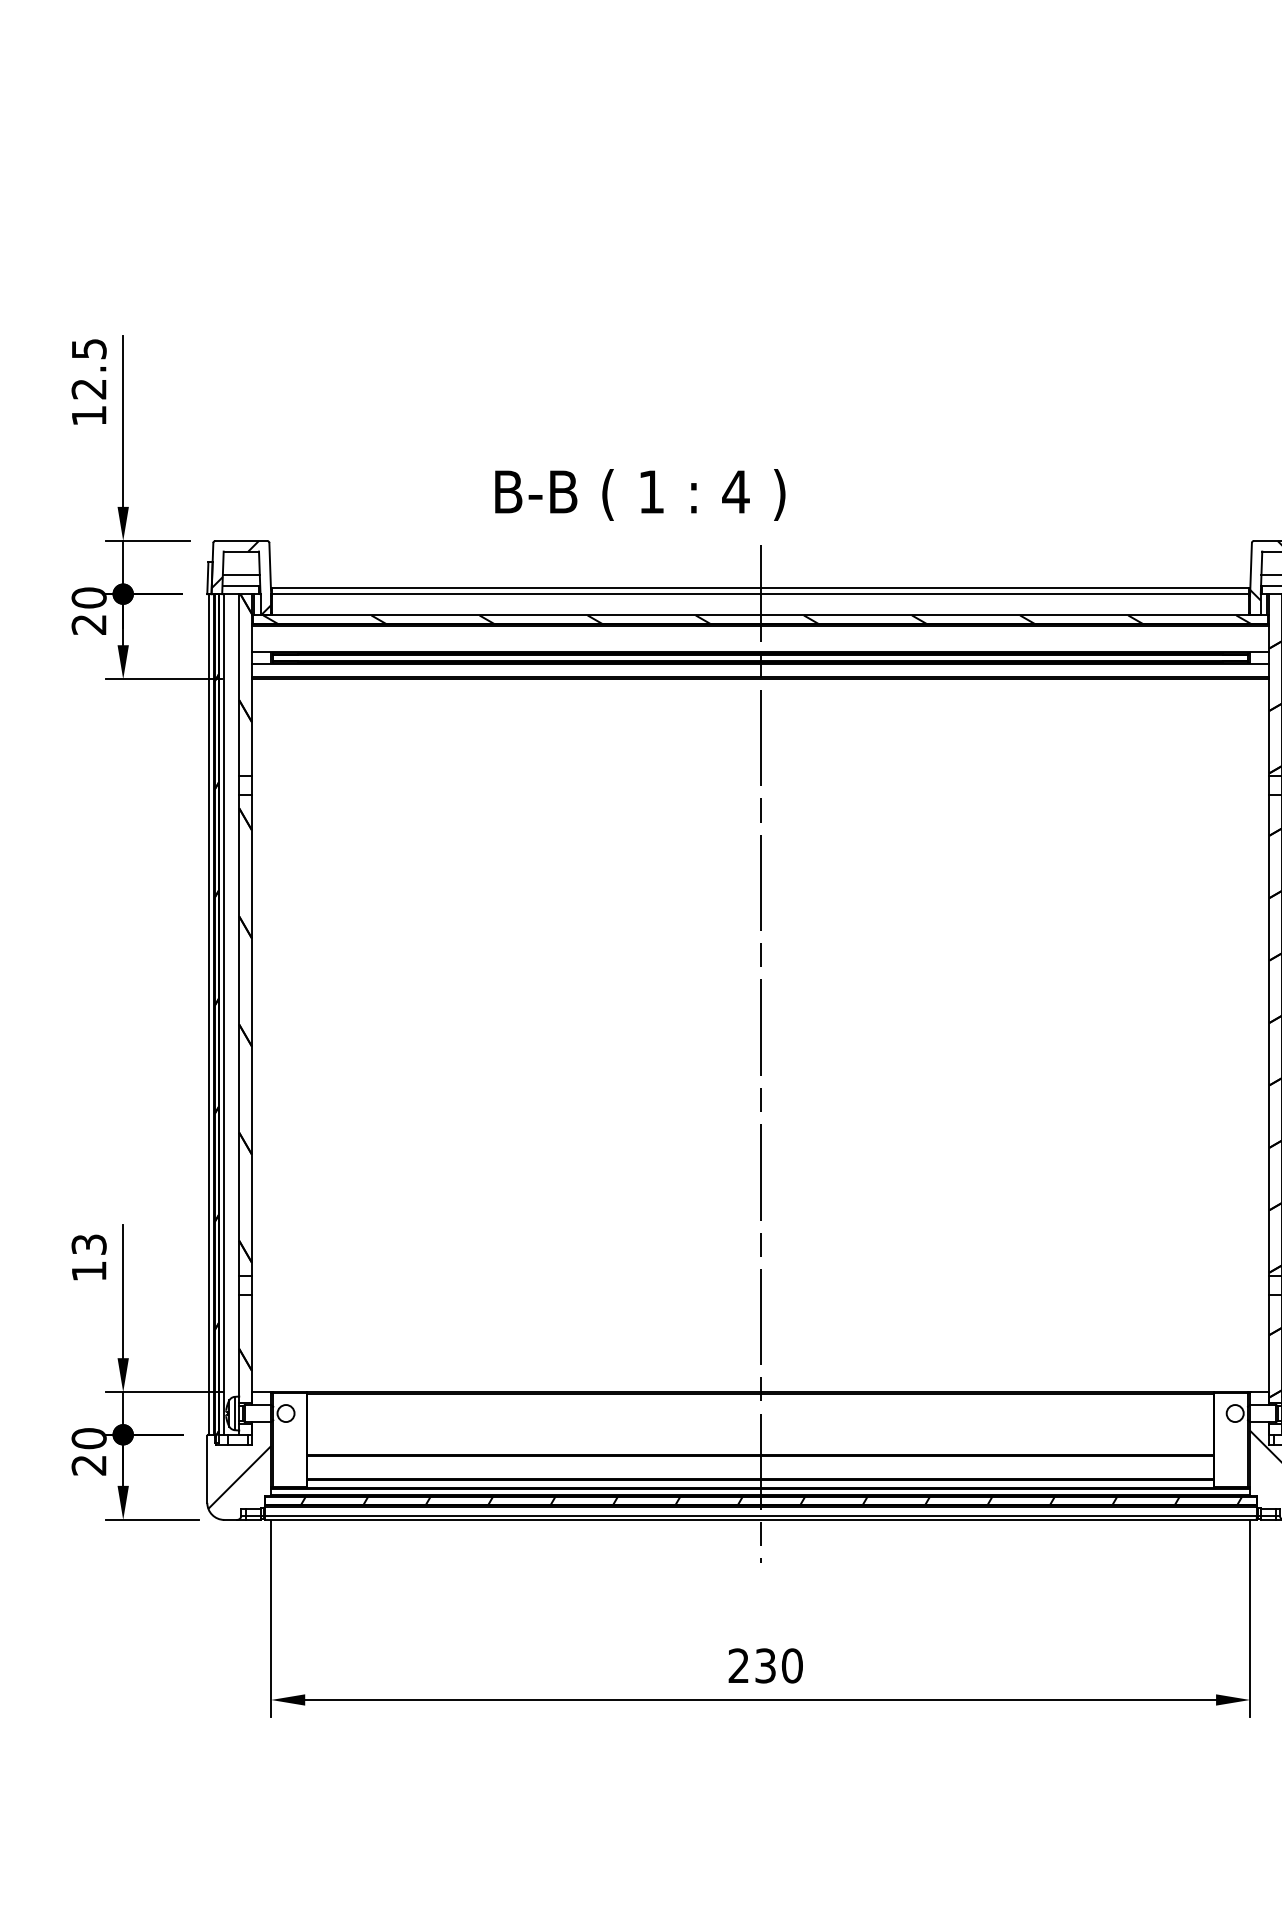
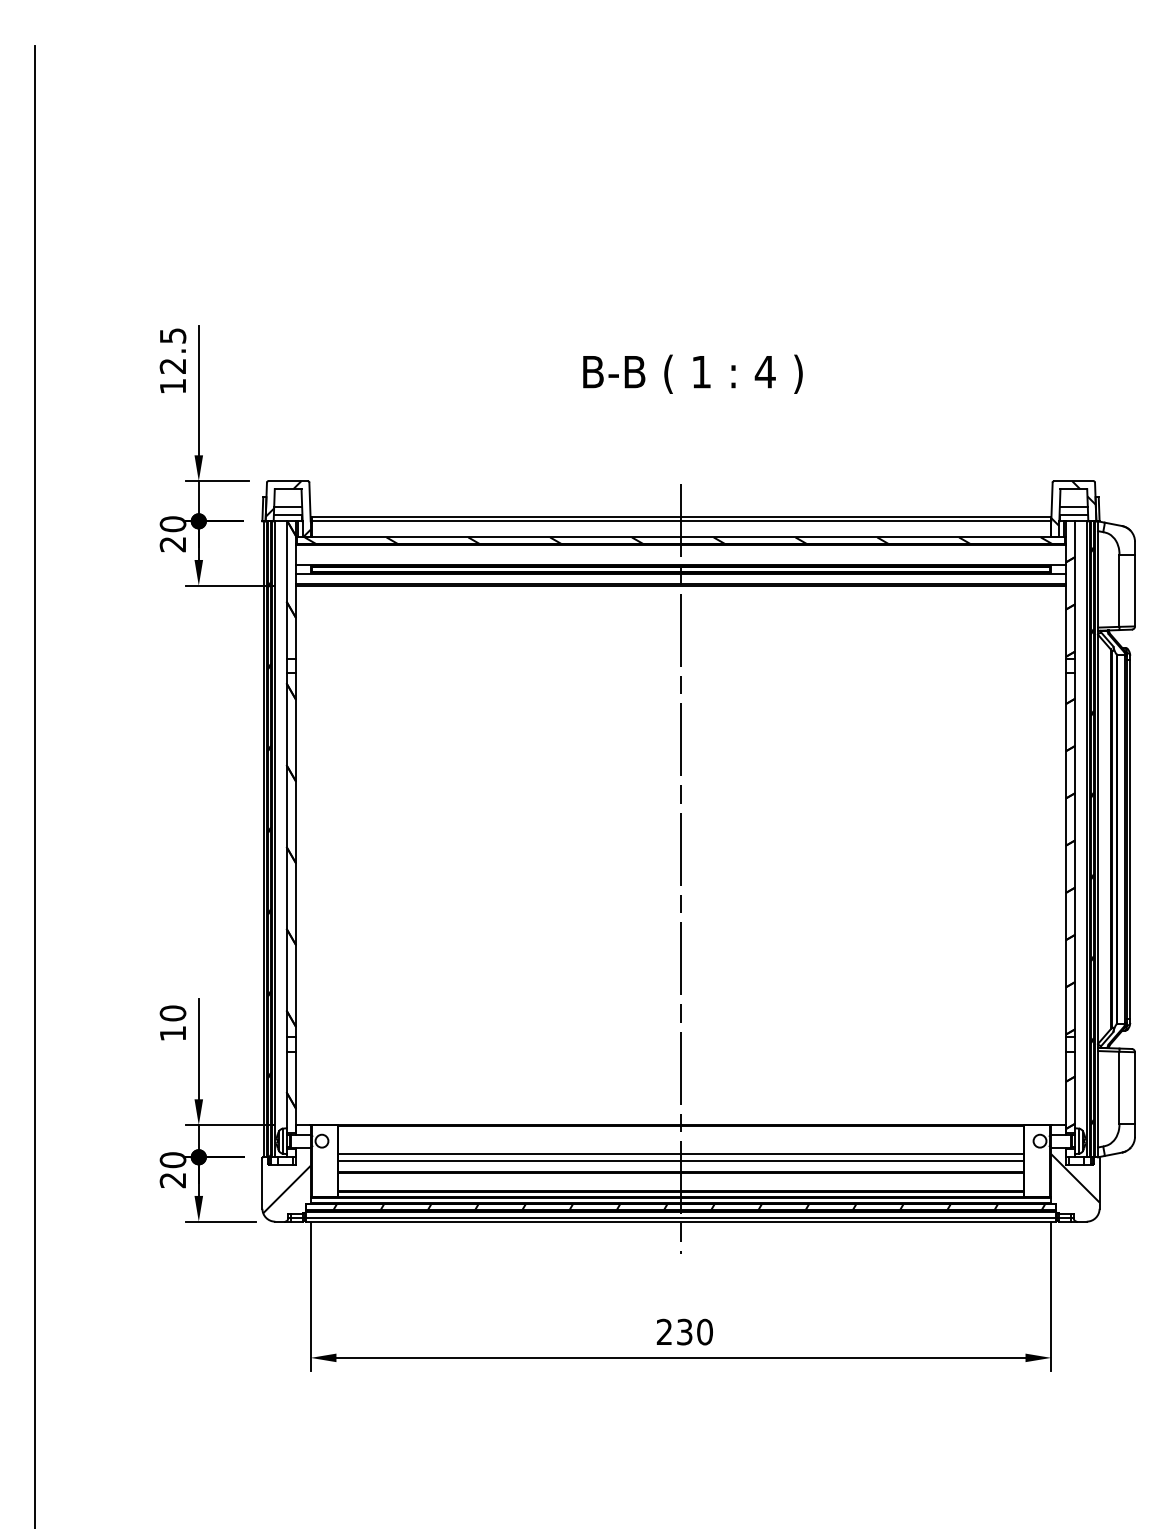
text: (639, 493) -> (692, 373), moved
text: (88, 1244) -> (172, 1013), 13 -> 10
line: (759, 1431) -> (680, 1154), added
line: (759, 1439) -> (680, 1160), added

